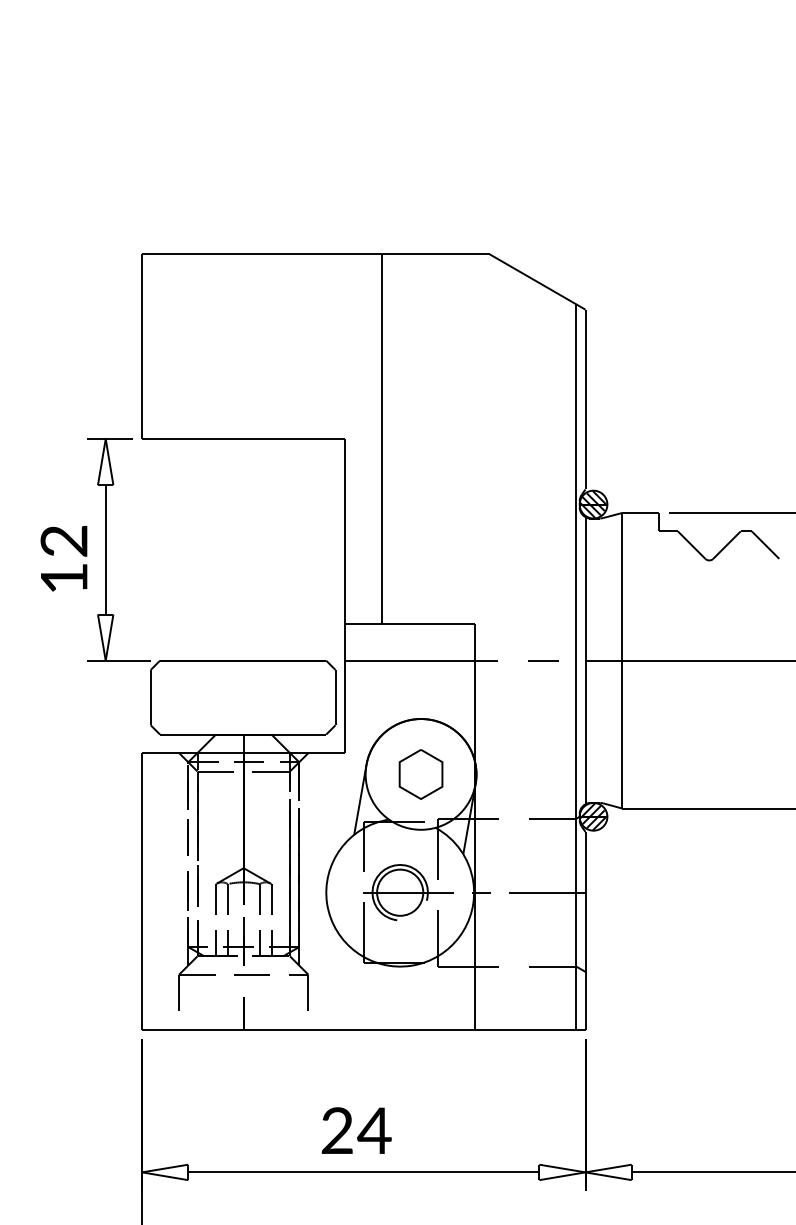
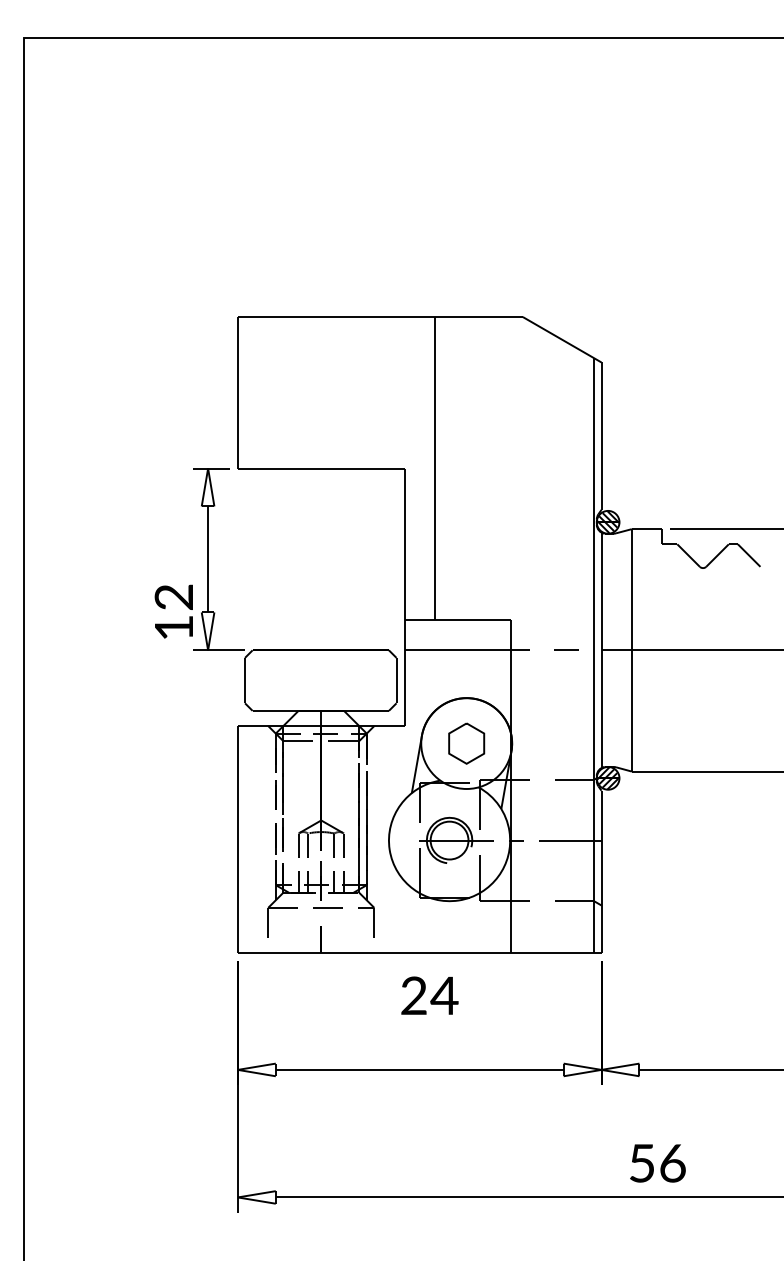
text: (63, 558) -> (173, 611), moved
text: (356, 1130) -> (429, 995), moved

